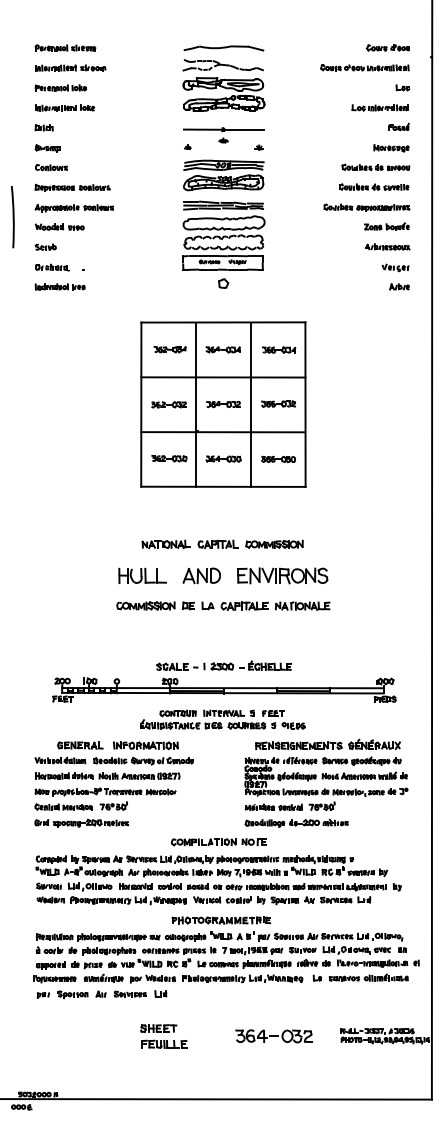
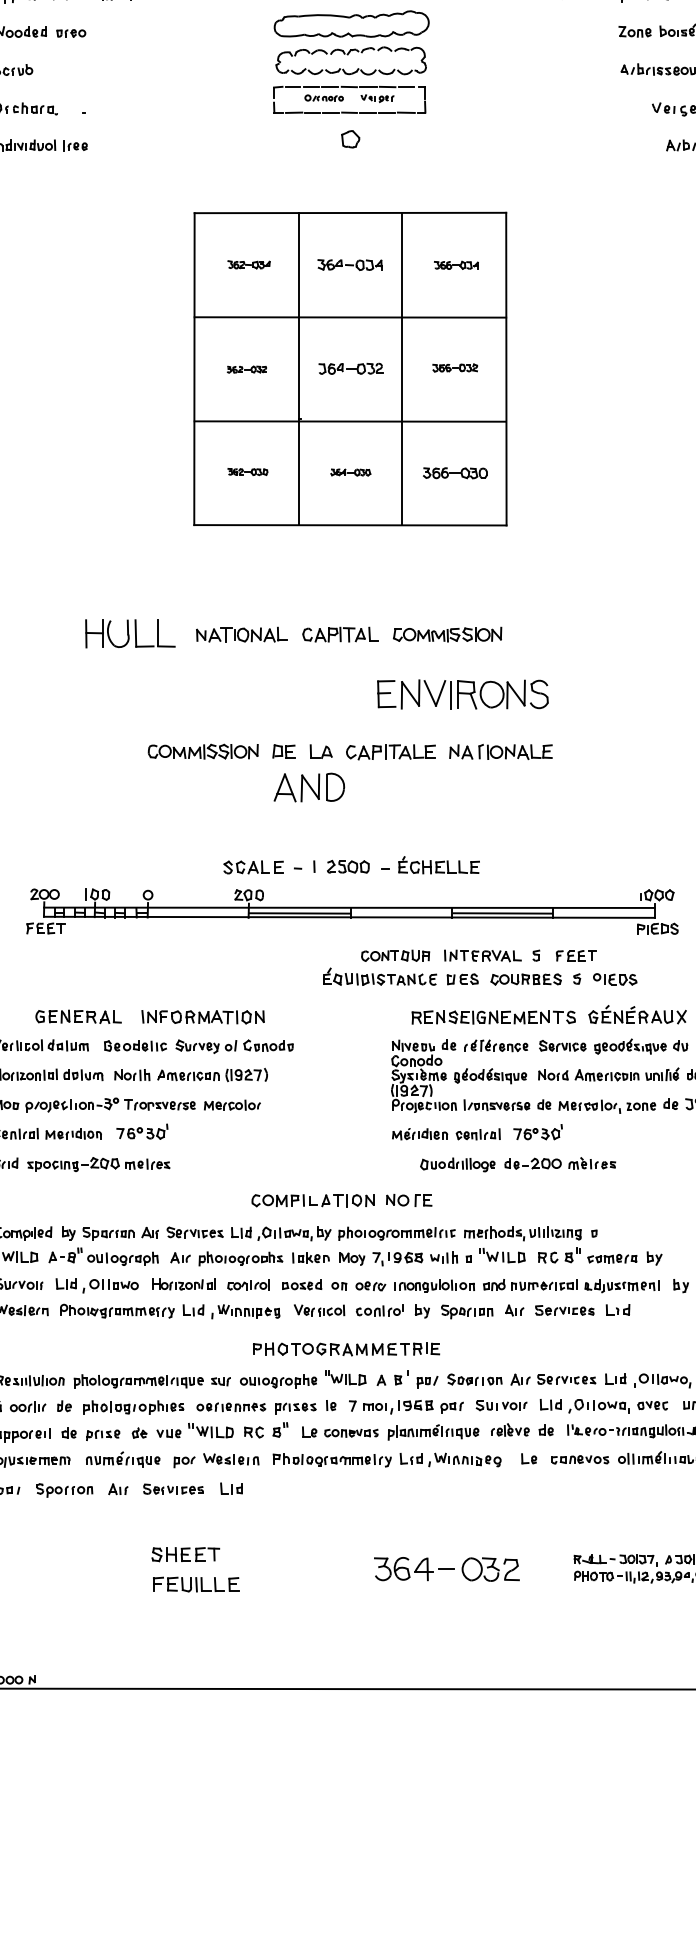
part: (169, 349) -> (247, 264), size x0.7
part: (279, 349) -> (456, 264), size x0.7
part: (278, 403) -> (455, 366), size x0.7
part: (168, 404) -> (246, 368), size x0.6
part: (169, 458) -> (247, 471), size x0.6
part: (223, 458) -> (350, 471), size x0.6
part: (142, 575) -> (130, 632), moved
part: (201, 575) -> (308, 786), moved
part: (222, 719) -> (479, 967), moved
part: (296, 822) -> (517, 1163), moved
part: (163, 1036) -> (194, 1569), moved

